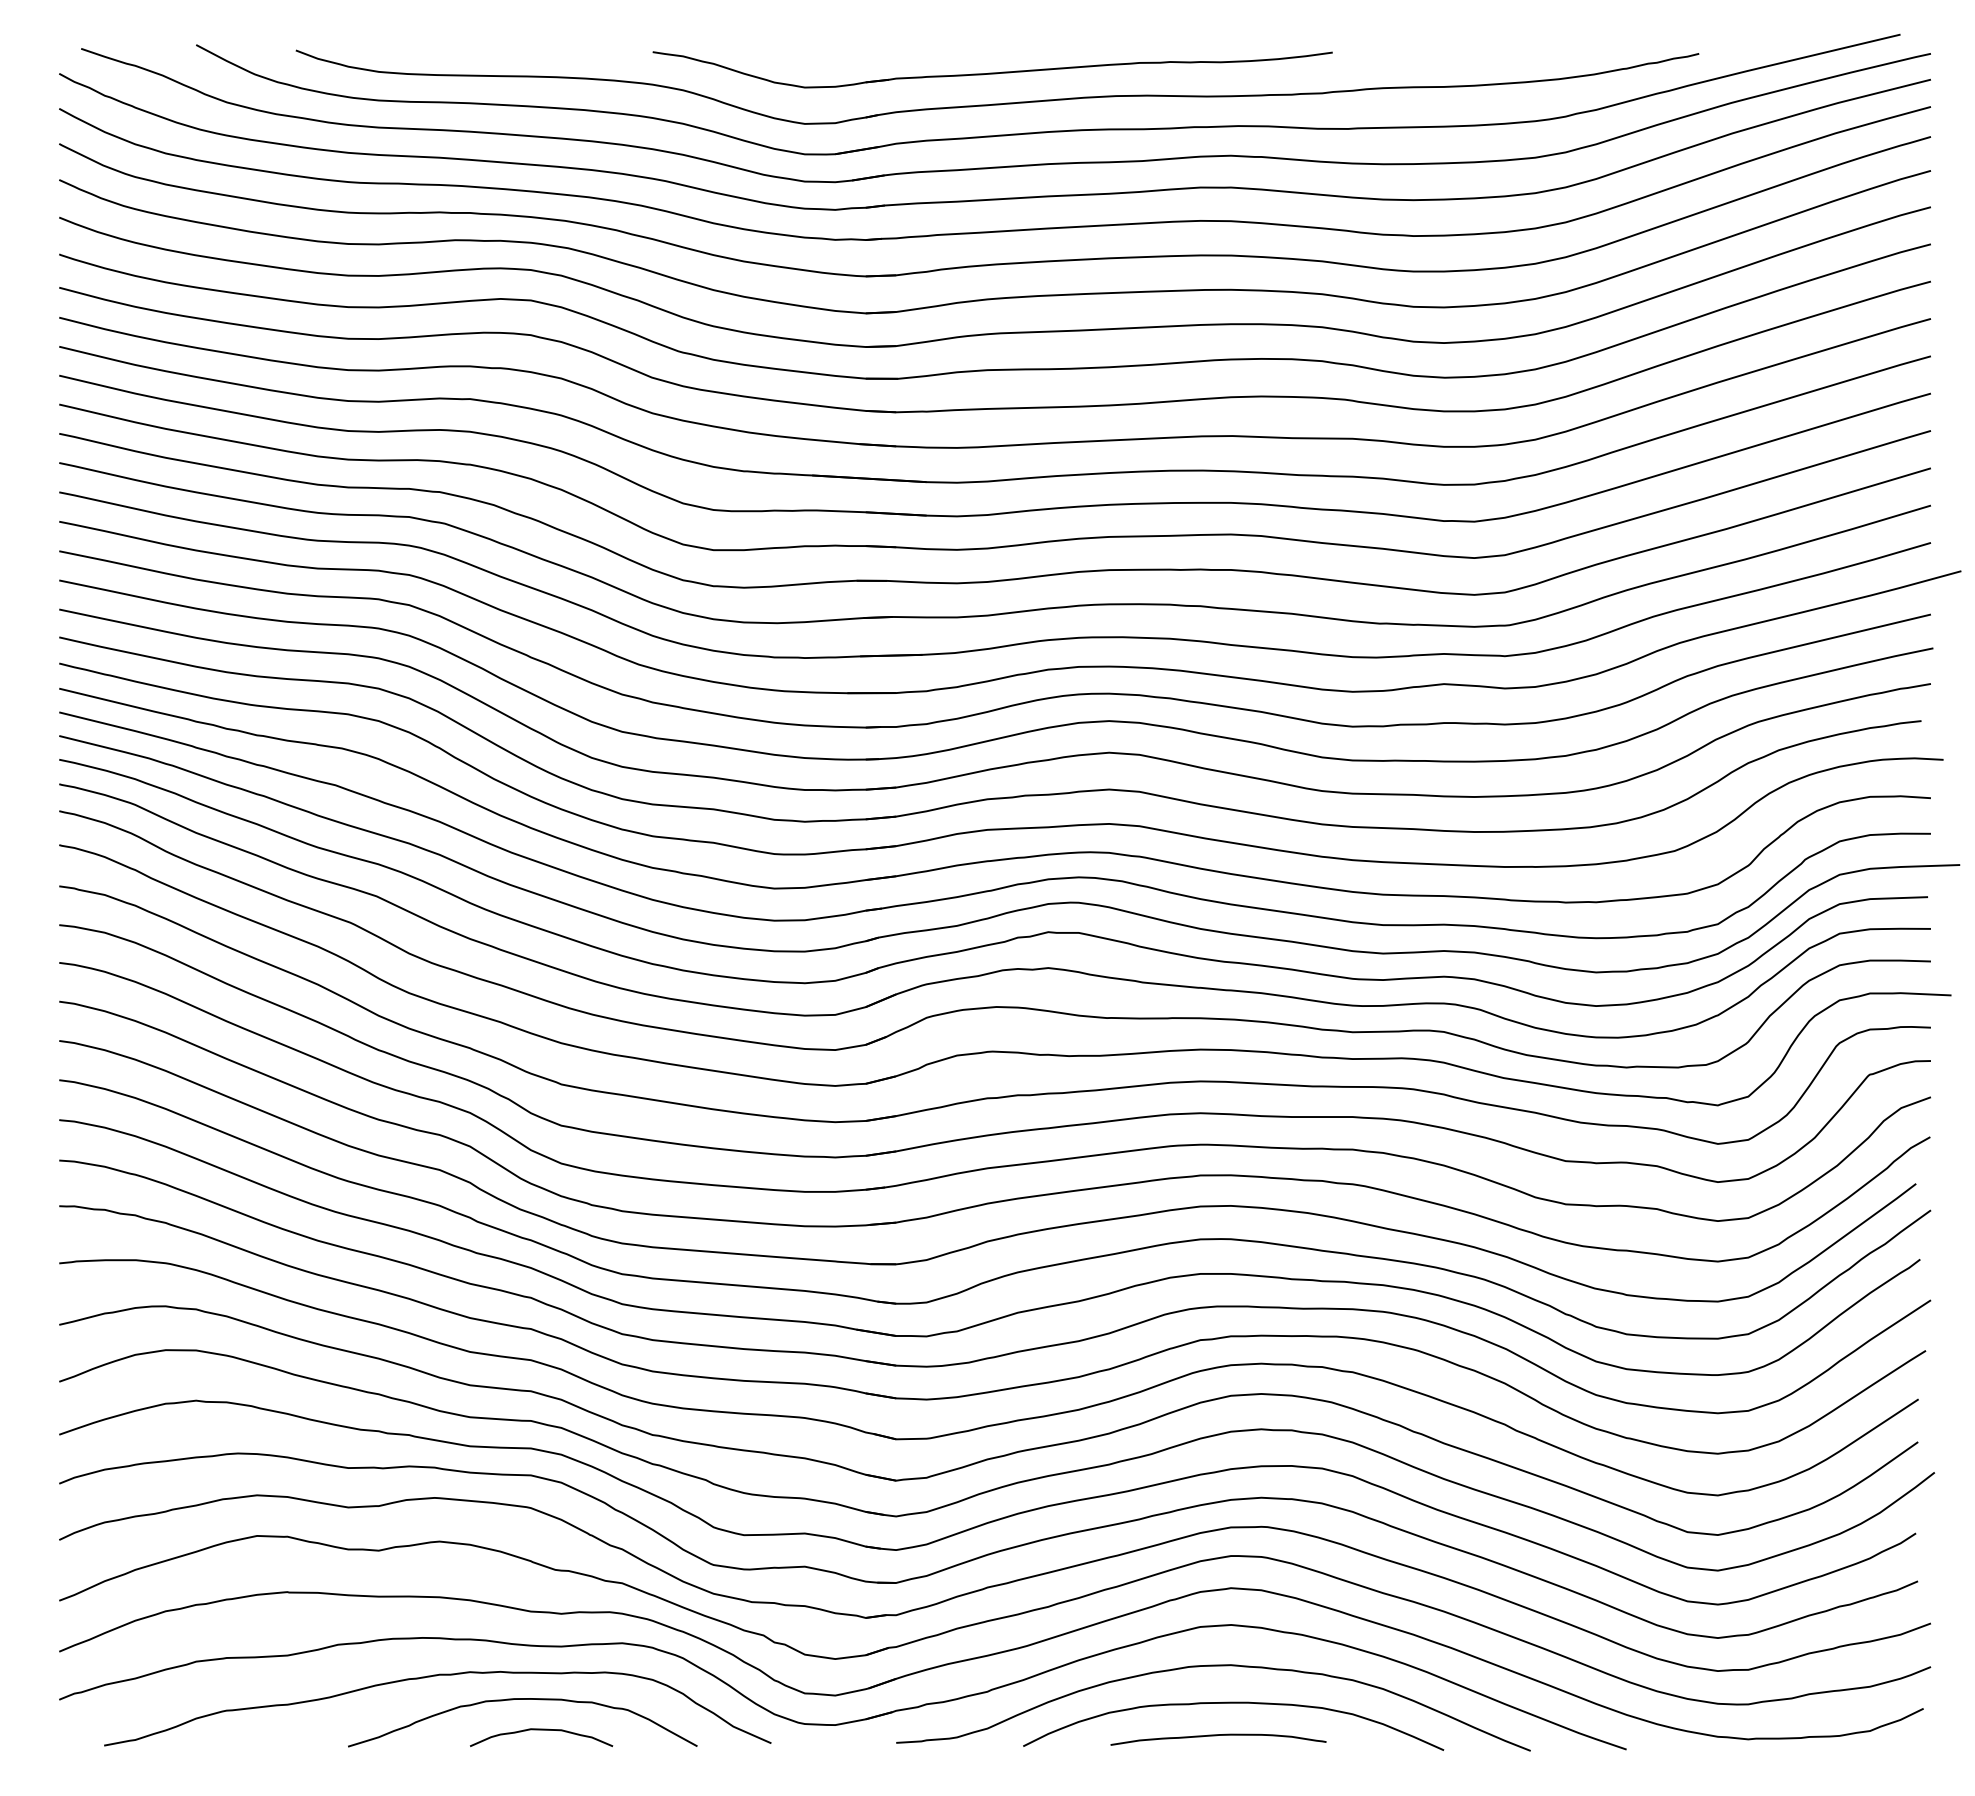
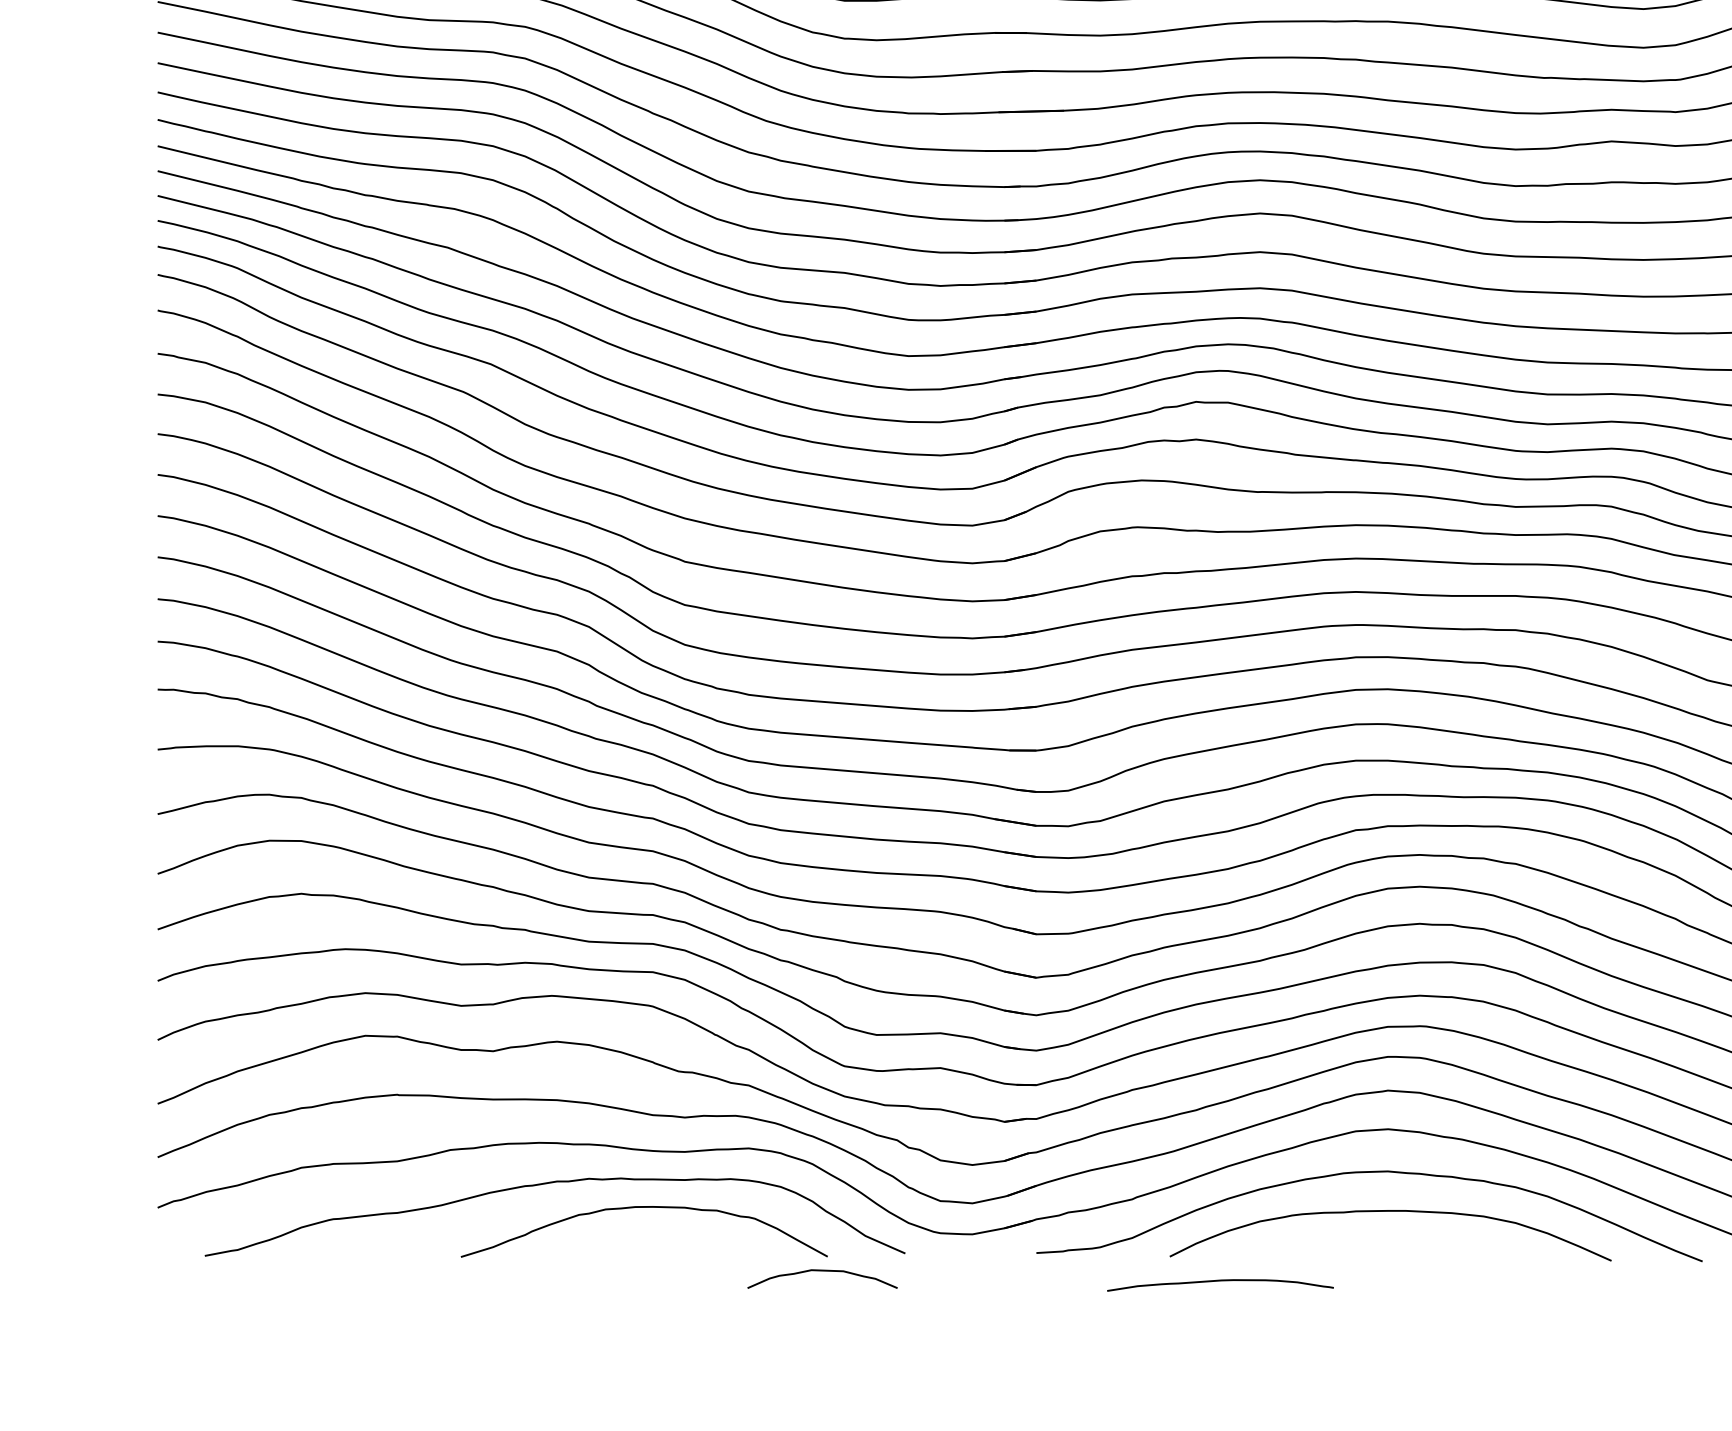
curve: (541, 1730) -> (822, 1271), moved
curve: (1216, 1736) -> (1218, 1282), moved

